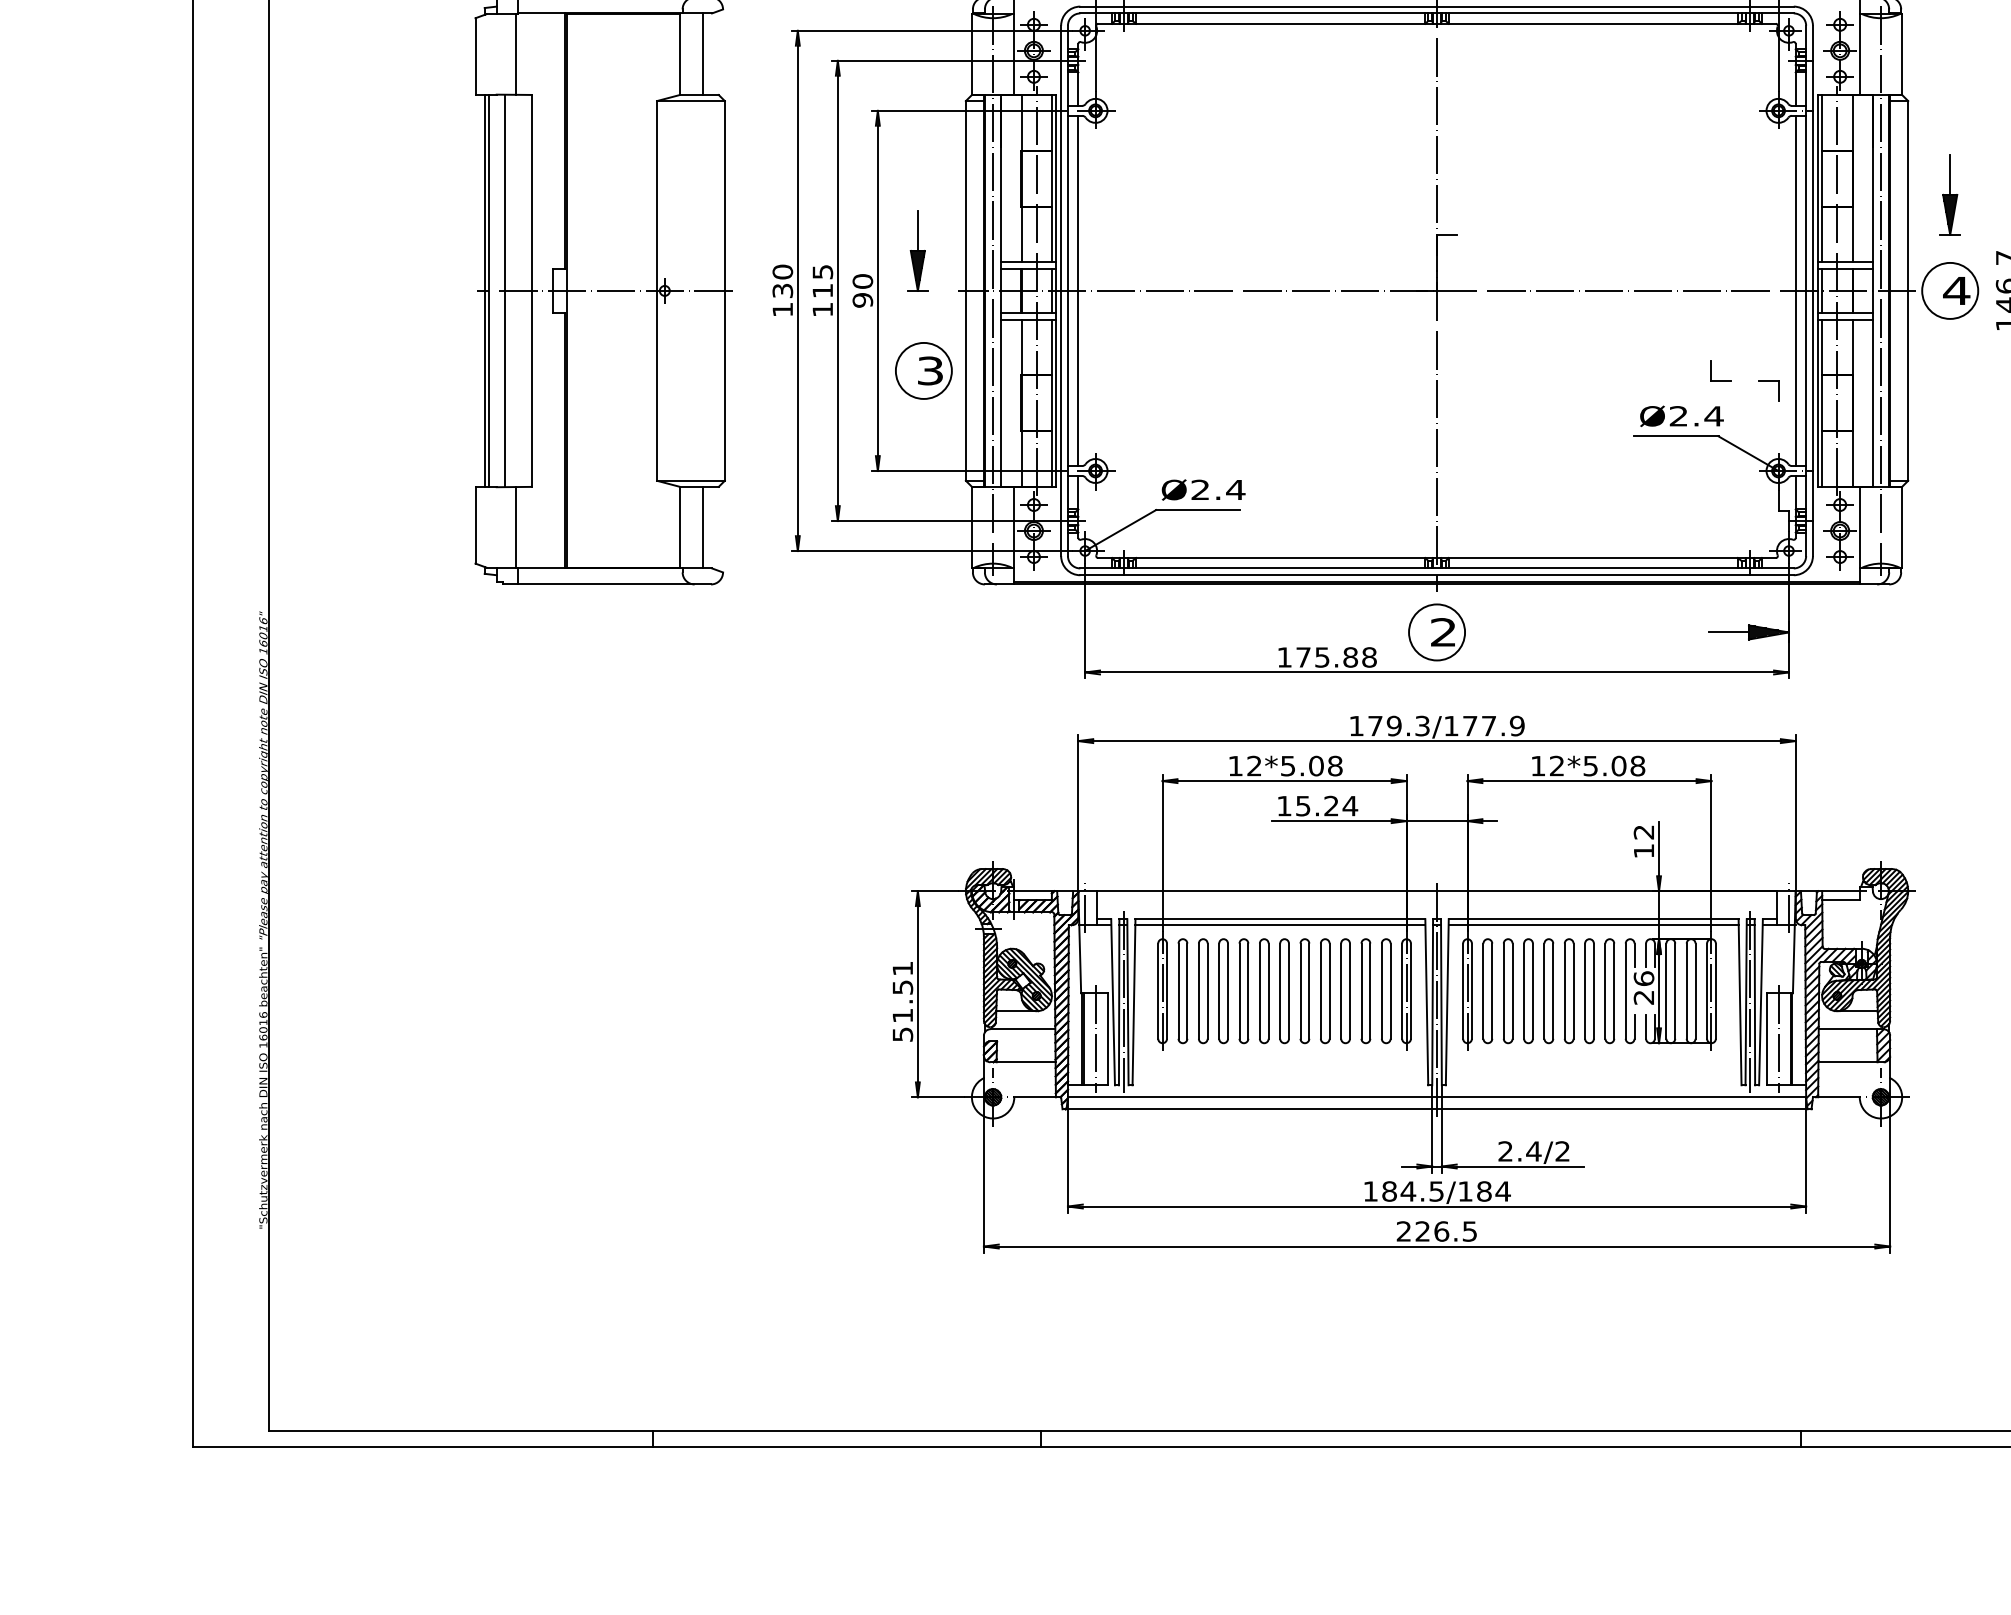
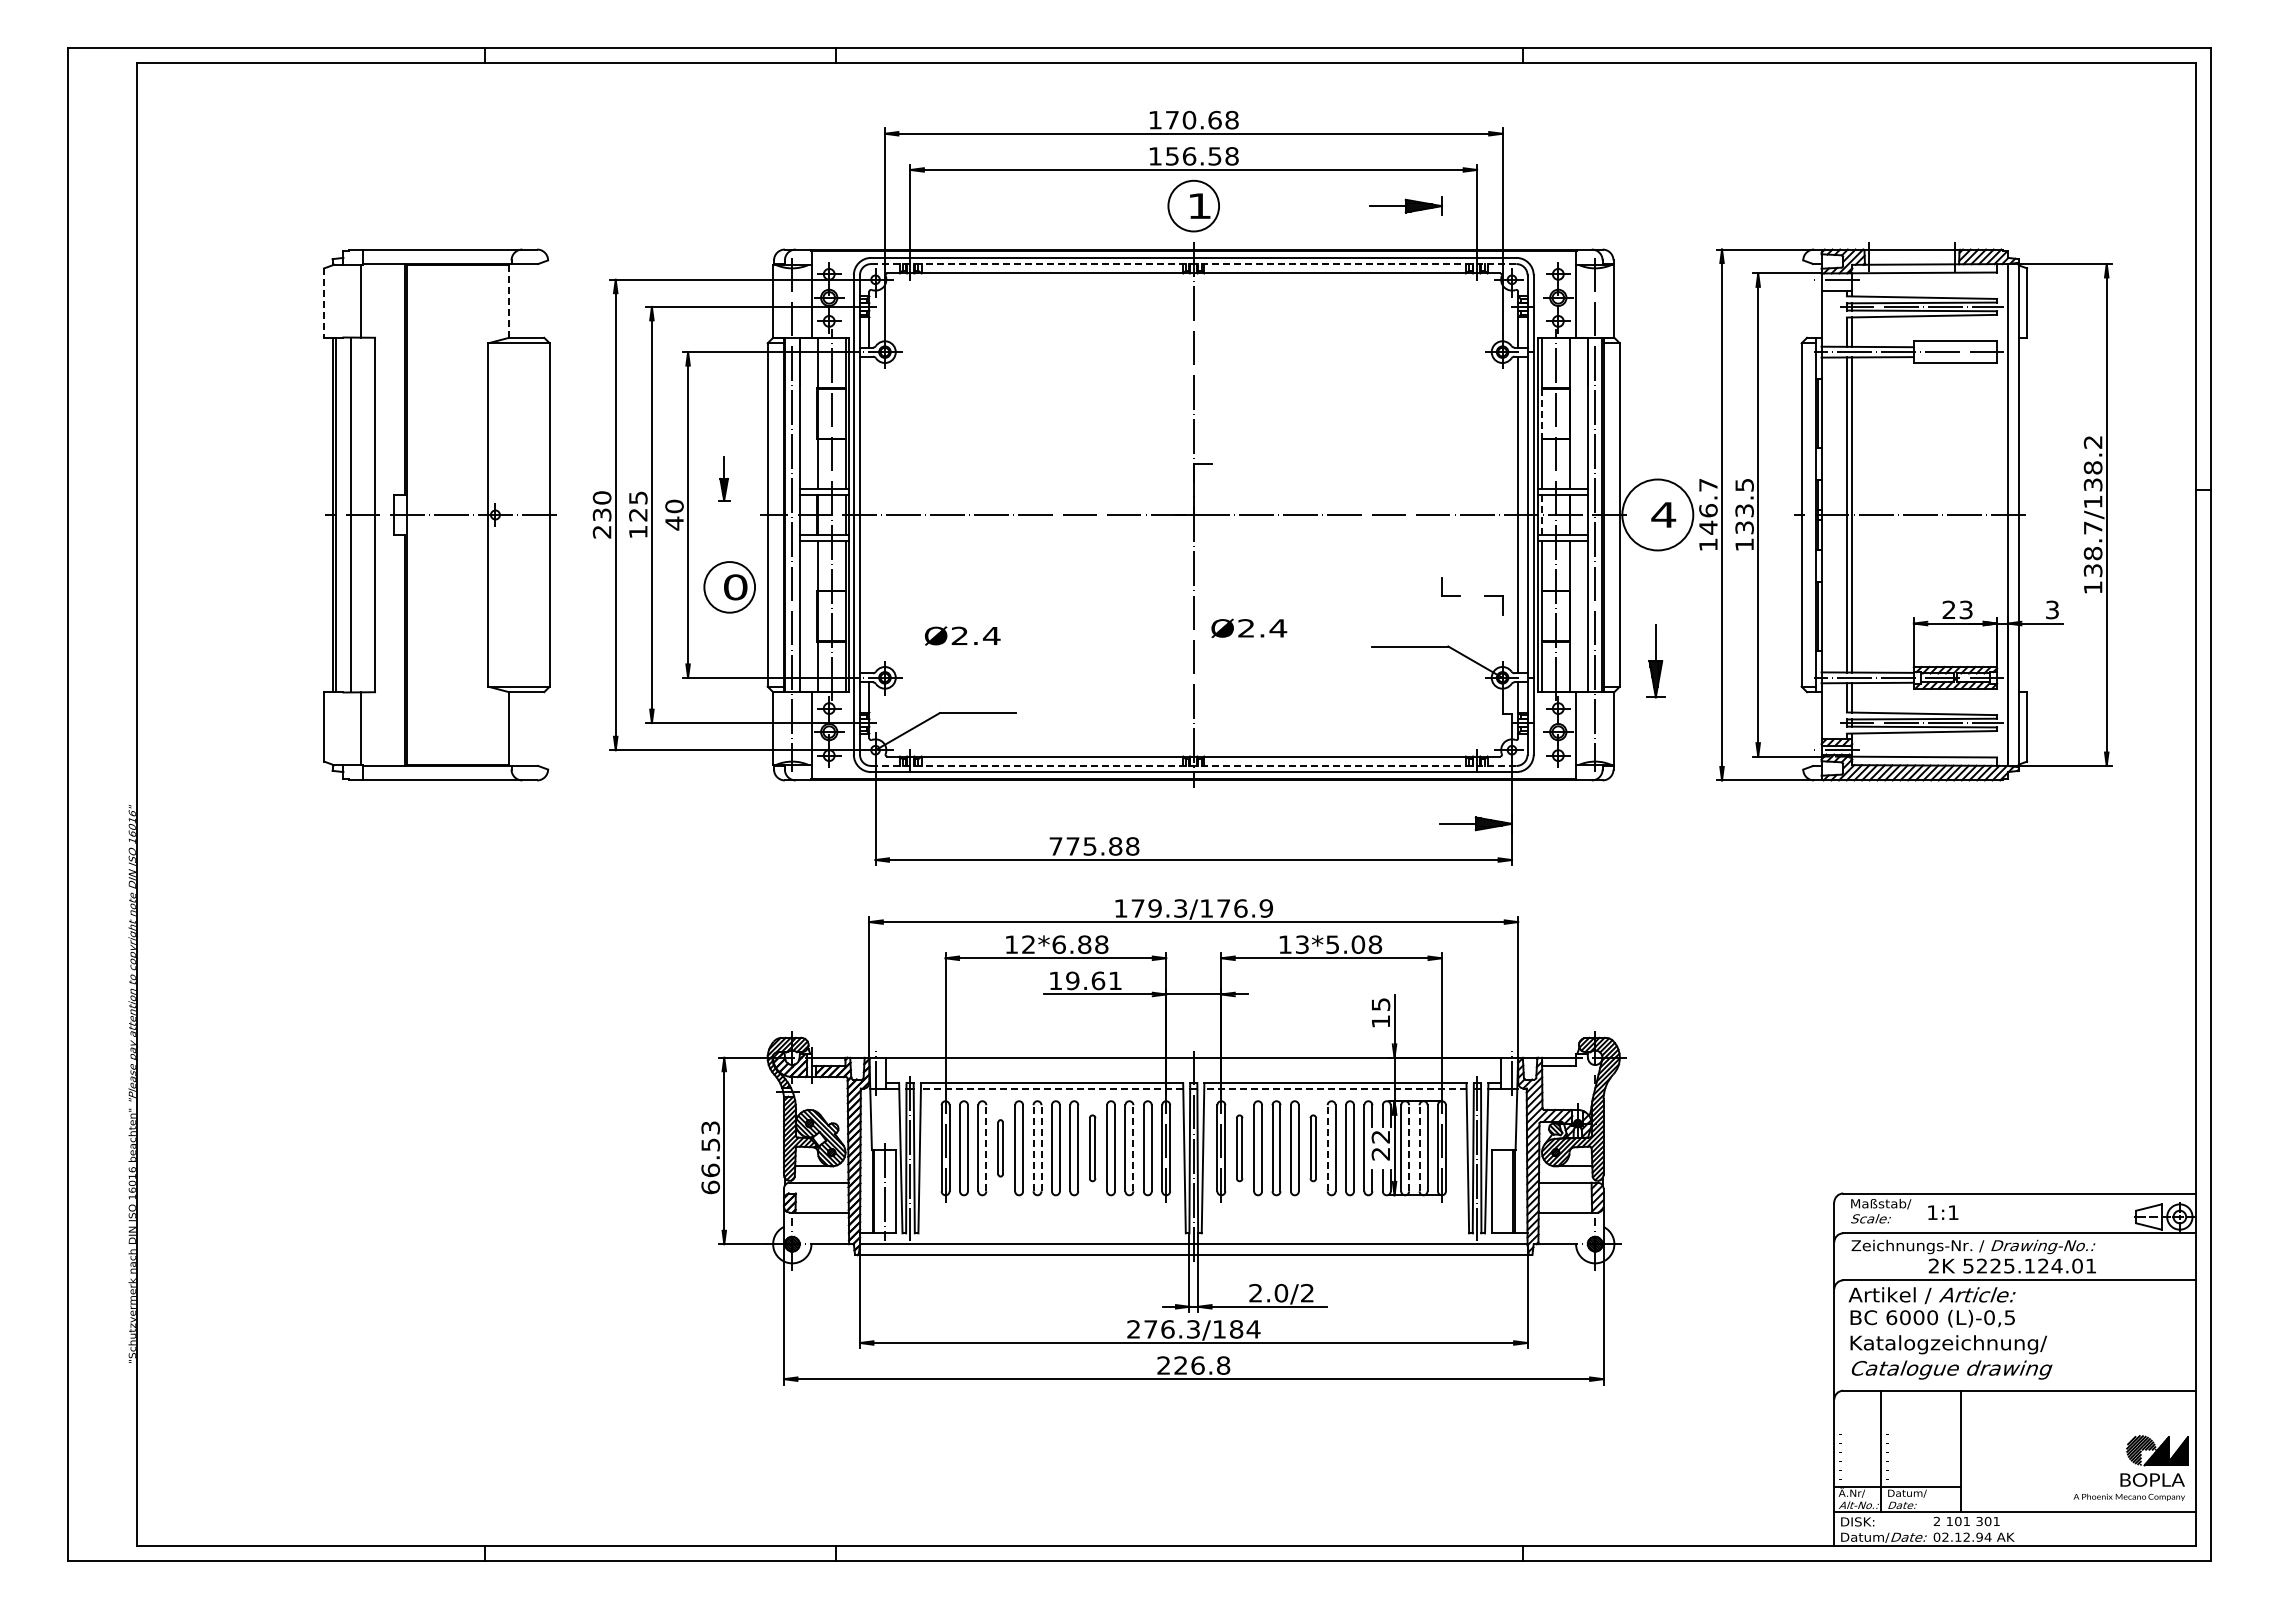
line: (1436, 13) -> (1193, 264), solid -> dashed
line: (702, 53) -> (529, 300), removed
line: (679, 54) -> (508, 301), solid -> dashed
line: (475, 55) -> (324, 302), solid -> dashed
line: (1822, 179) -> (1542, 414), solid -> dashed
part: (1949, 195) -> (1655, 661), moved
part: (917, 250) -> (723, 478), size x0.6
line: (1078, 290) -> (869, 514), removed
circle: (1949, 290) -> (1657, 514), size x1.4
text: (823, 291) -> (638, 515), 115 -> 125
line: (1822, 291) -> (1542, 515), solid -> dashed
text: (862, 300) -> (674, 523), 90 -> 40
text: (782, 310) -> (601, 532), 130 -> 230
text: (930, 371) -> (735, 587), 3 -> 0
text: (1682, 415) -> (1249, 627), moved
text: (1203, 489) -> (962, 635), moved
line: (702, 527) -> (529, 728), removed
line: (1436, 567) -> (1193, 765), solid -> dashed
part: (1436, 632) -> (1193, 823), removed
text: (1284, 657) -> (1055, 846), 175.88 -> 775.88
text: (1488, 726) -> (1240, 908), 179.3/177.9 -> 179.3/176.9
text: (1301, 765) -> (1071, 944), 12*5.08 -> 12*6.88
text: (1557, 765) -> (1302, 944), 12*5.08 -> 13*5.08
text: (1327, 805) -> (1094, 980), 15.24 -> 19.61
text: (1643, 832) -> (1380, 1004), 12 -> 15
line: (1279, 925) -> (1051, 1088), solid -> dashed
line: (1592, 925) -> (1334, 1088), solid -> dashed
text: (1643, 978) -> (1380, 1136), 26 -> 22
line: (1207, 990) -> (986, 1147), solid -> dashed
line: (1259, 990) -> (1033, 1147), solid -> dashed
line: (1268, 990) -> (1041, 1147), solid -> dashed
line: (1370, 990) -> (1133, 1147), solid -> dashed
line: (1584, 990) -> (1327, 1147), solid -> dashed
line: (1675, 990) -> (1409, 1147), solid -> dashed
line: (1686, 990) -> (1419, 1147), solid -> dashed
part: (1223, 991) -> (1000, 1148), size x0.6
part: (1325, 991) -> (1092, 1148), size x0.7
part: (1487, 991) -> (1239, 1148), size x0.7
part: (1569, 991) -> (1313, 1148), size x0.7
text: (902, 1001) -> (710, 1157), 51.51 -> 66.53
line: (1778, 1039) -> (1502, 1191), removed
text: (1534, 1150) -> (1281, 1292), 2.4/2 -> 2.0/2
text: (1403, 1191) -> (1163, 1329), 184.5/184 -> 276.3/184
text: (1469, 1231) -> (1223, 1365), 226.5 -> 226.8

